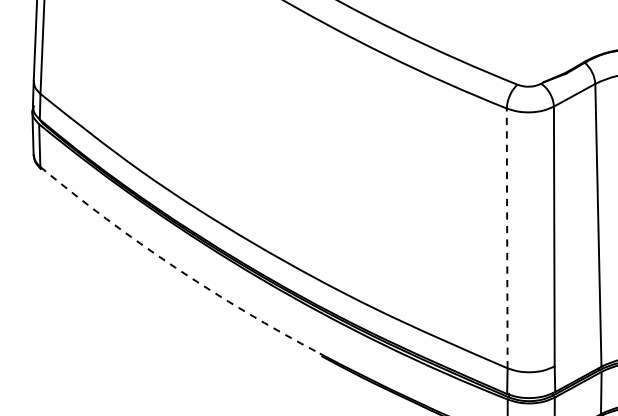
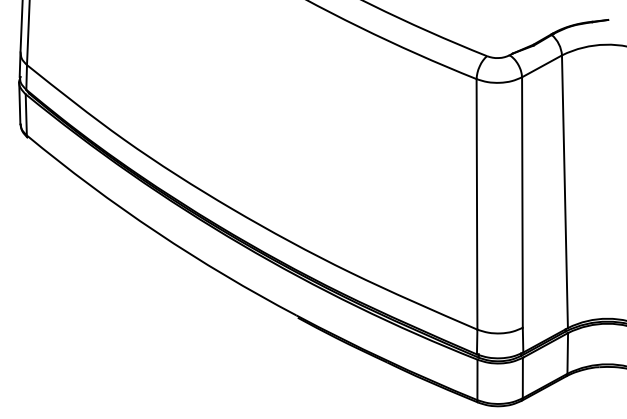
line: (507, 237) -> (477, 203), dashed -> solid
arc: (174, 267) -> (156, 232), dashed -> solid

